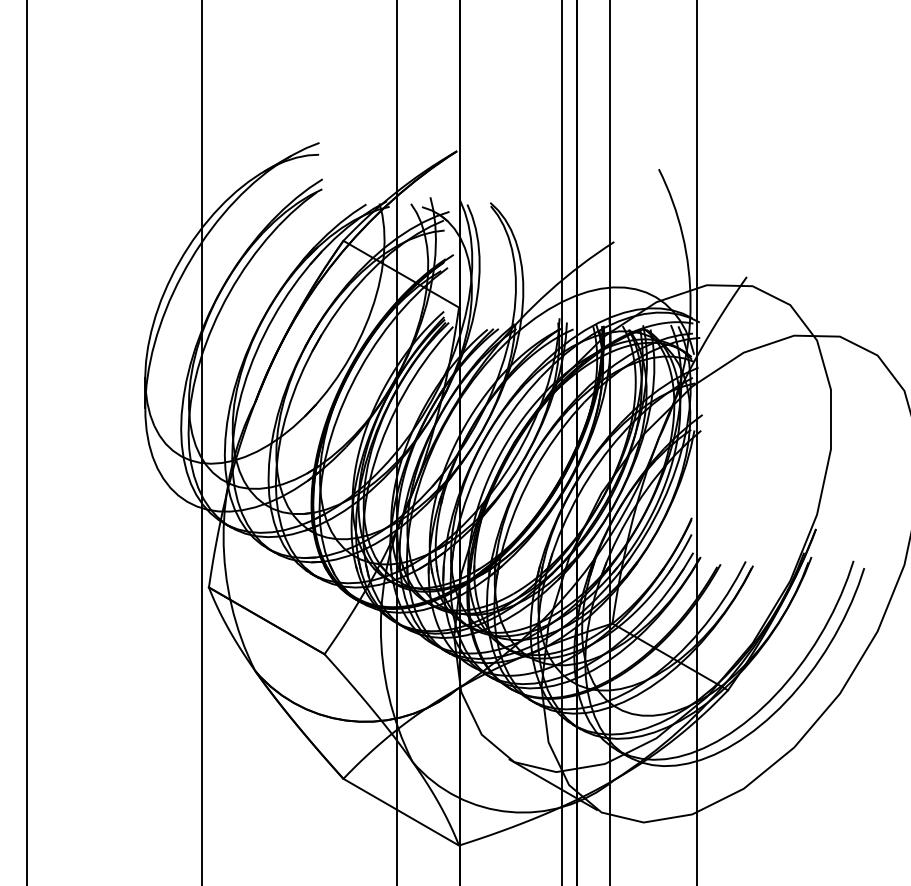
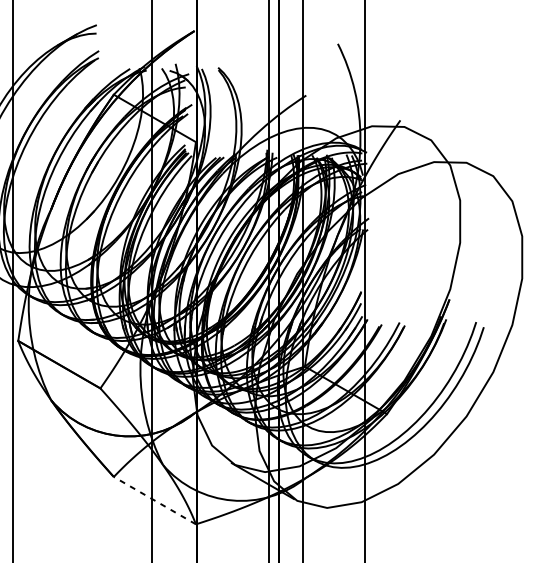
line: (401, 812) -> (155, 500), solid -> dashed

